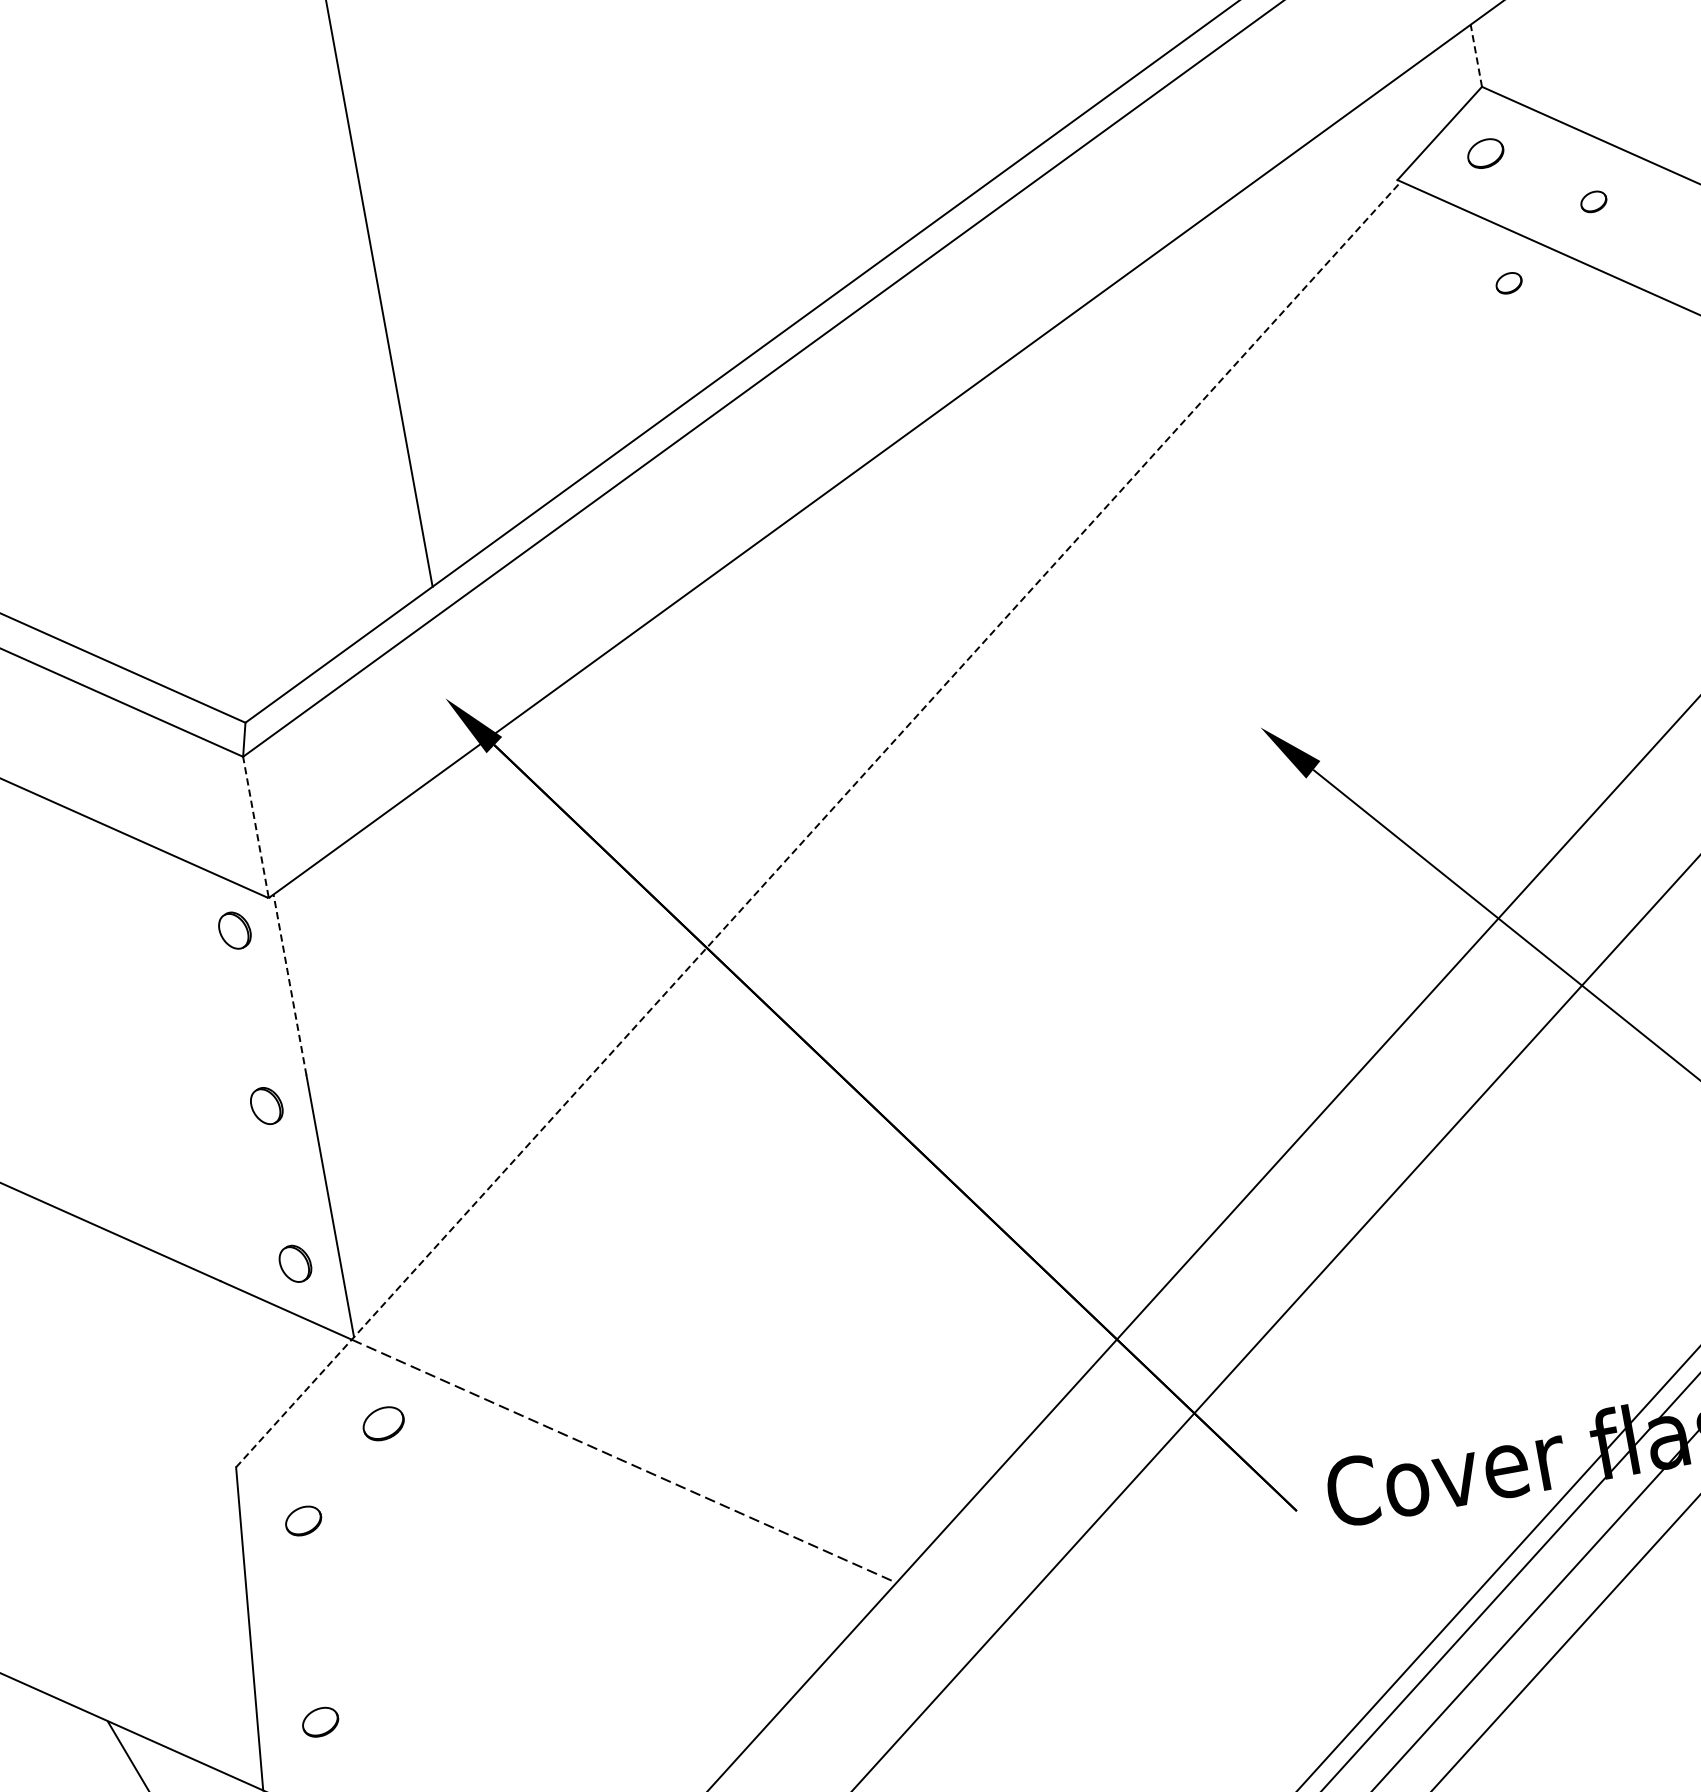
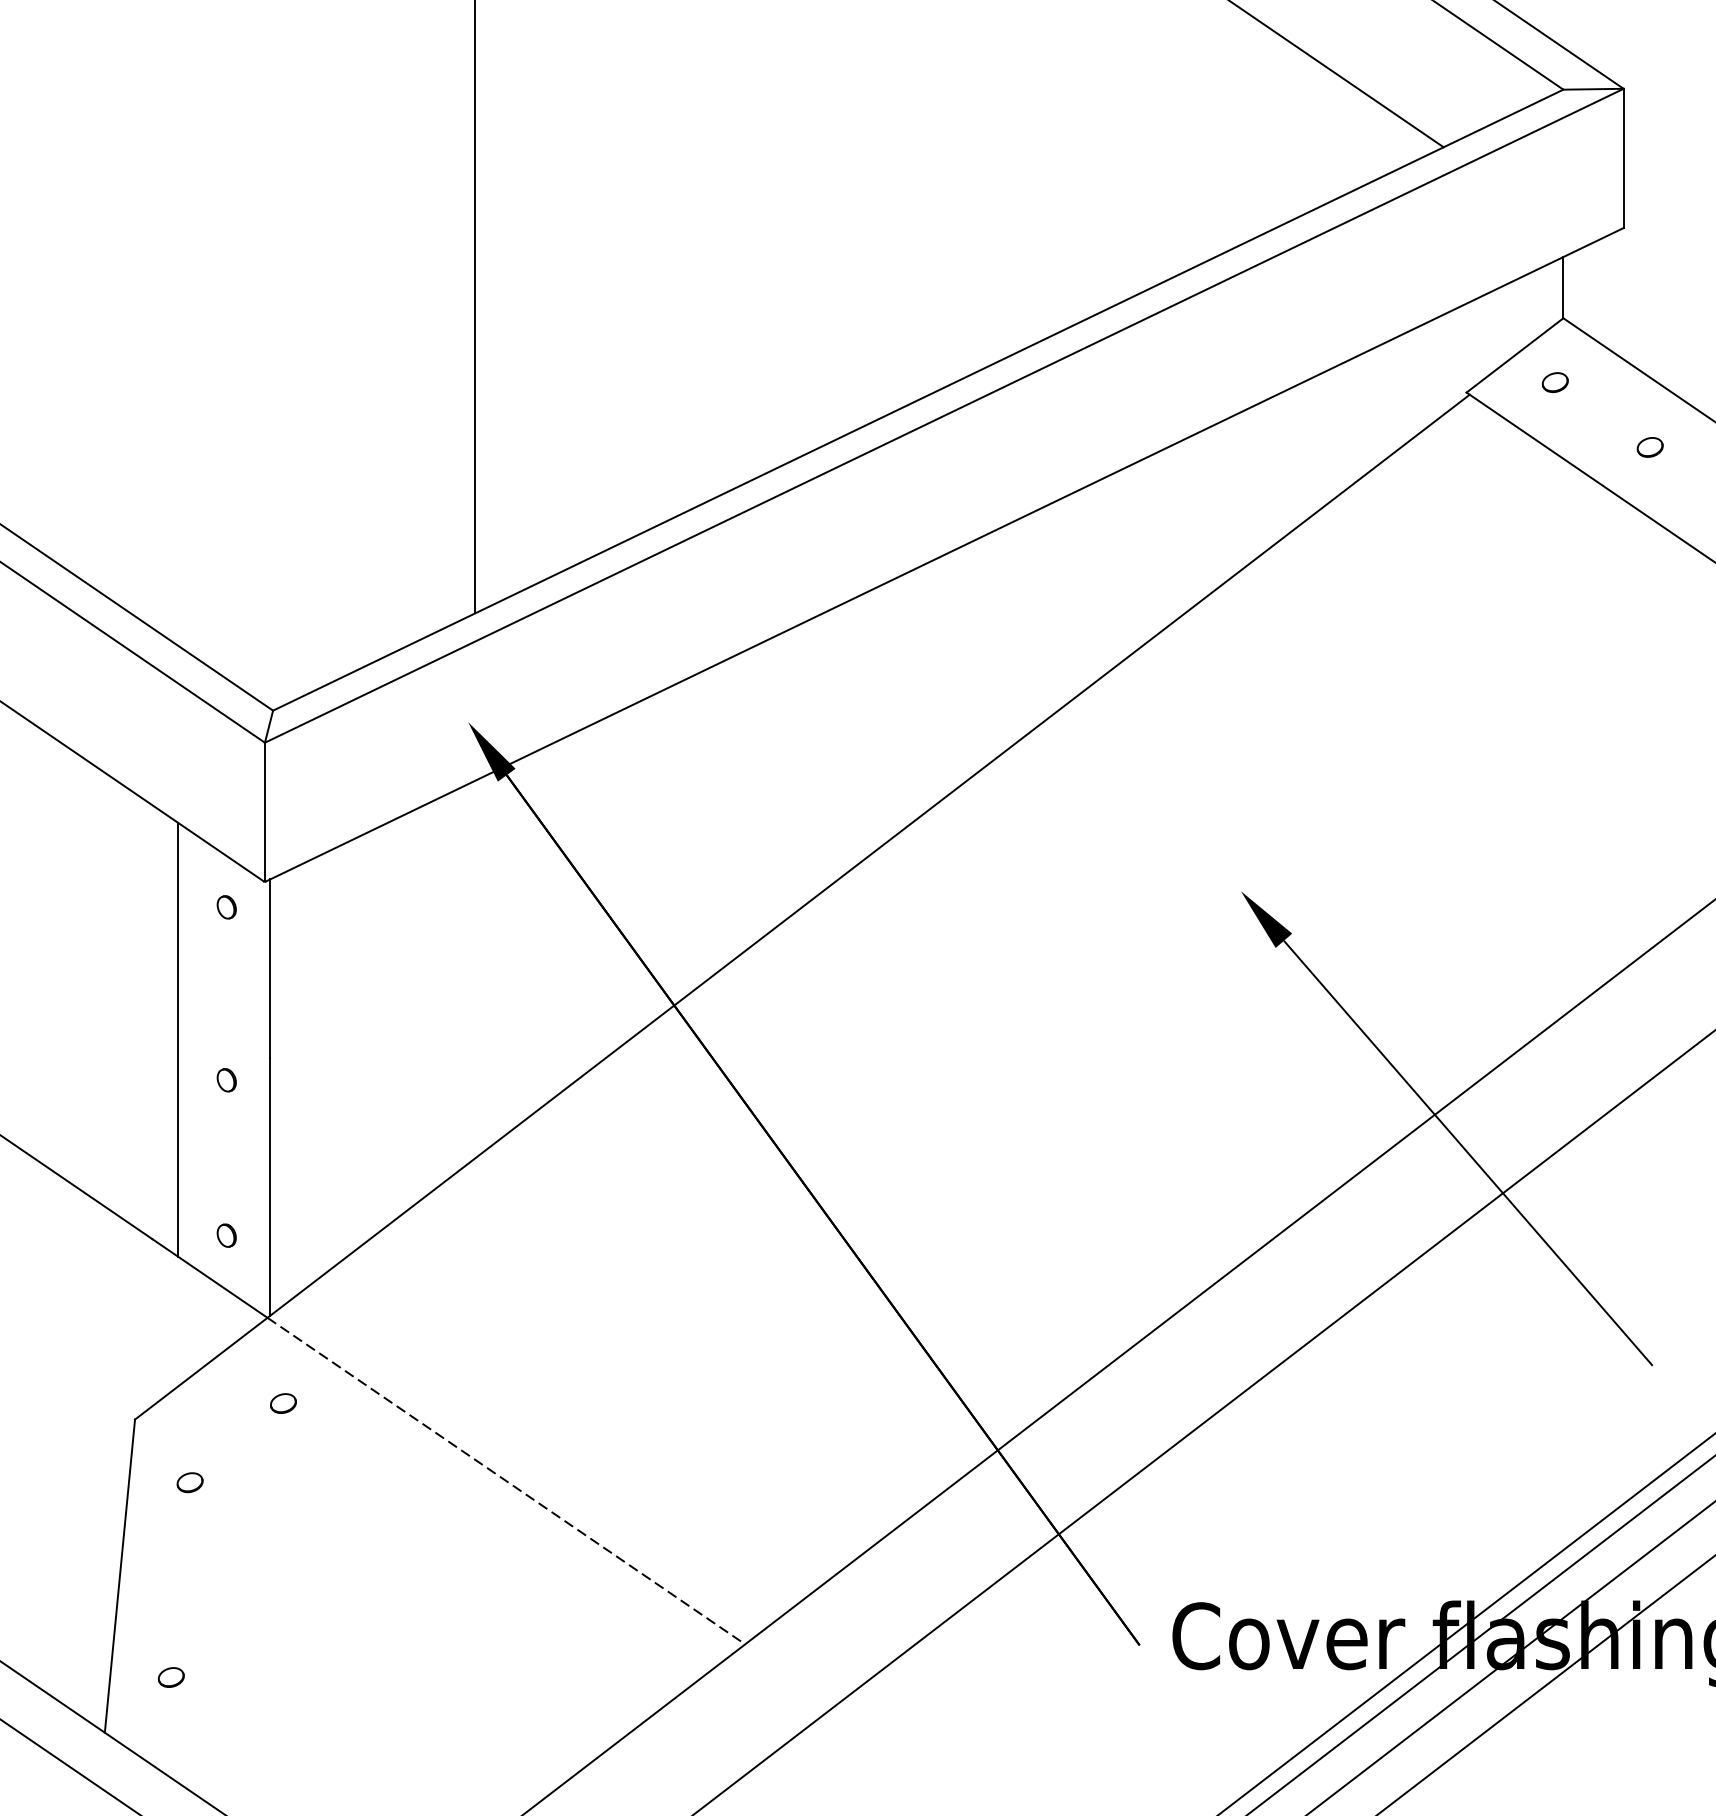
line: (1476, 55) -> (1563, 287), dashed -> solid
part: (1484, 153) -> (1554, 382), size x0.71
part: (1508, 283) -> (1554, 510), removed
line: (818, 823) -> (802, 906), dashed -> solid
line: (255, 826) -> (264, 811), dashed -> solid
part: (234, 930) -> (226, 907), size x0.62
line: (290, 984) -> (270, 968), dashed -> solid
line: (210, 1073) -> (178, 1039), added
part: (266, 1106) -> (226, 1080), size x0.62
part: (294, 1263) -> (226, 1235), size x0.62
part: (383, 1423) -> (283, 1403), size x0.62
part: (302, 1521) -> (189, 1482), size x0.71
part: (319, 1722) -> (170, 1677), size x0.71

